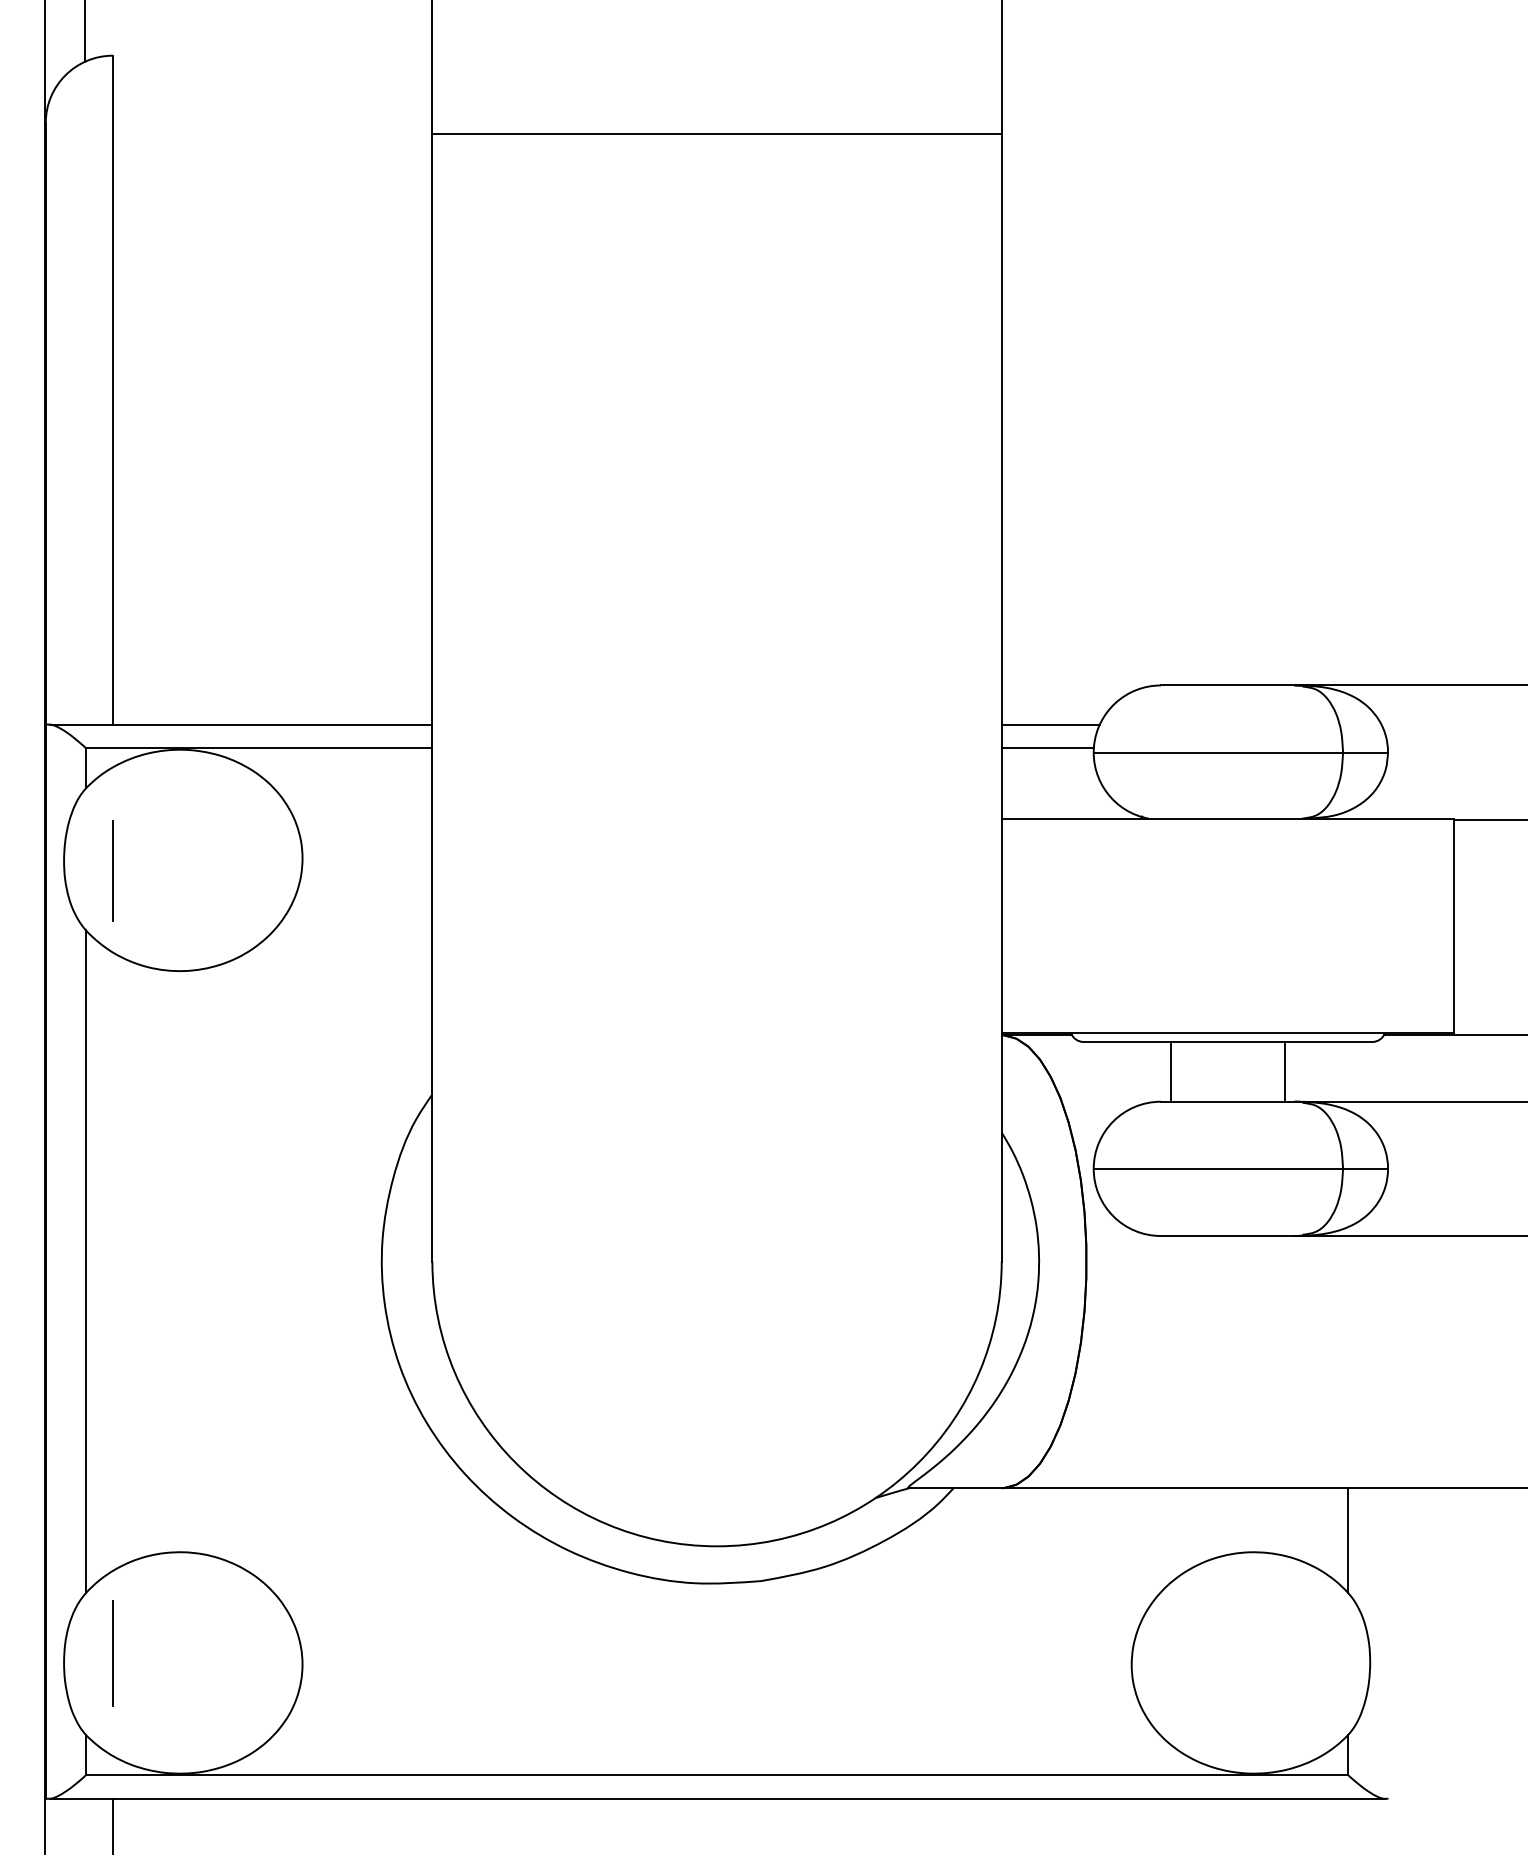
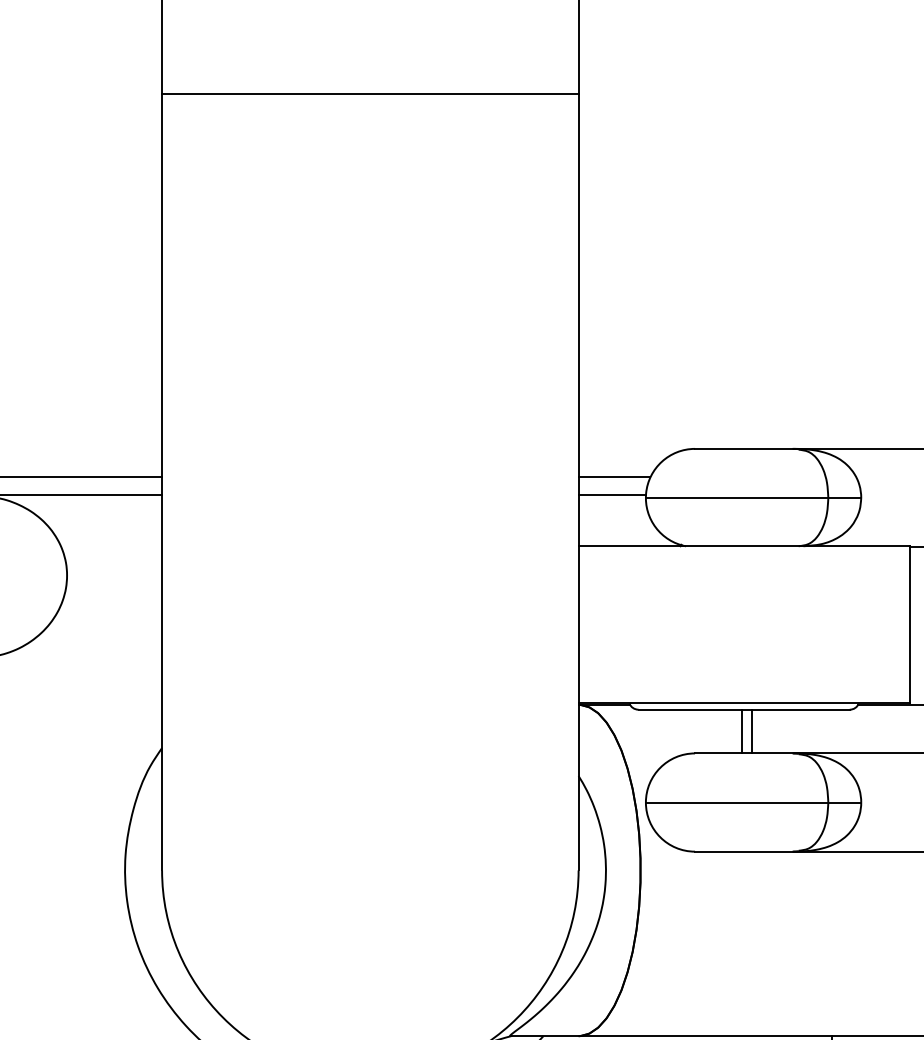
line: (716, 133) -> (369, 94), moved
line: (1170, 1071) -> (741, 731), moved
line: (1285, 1071) -> (751, 731), moved

